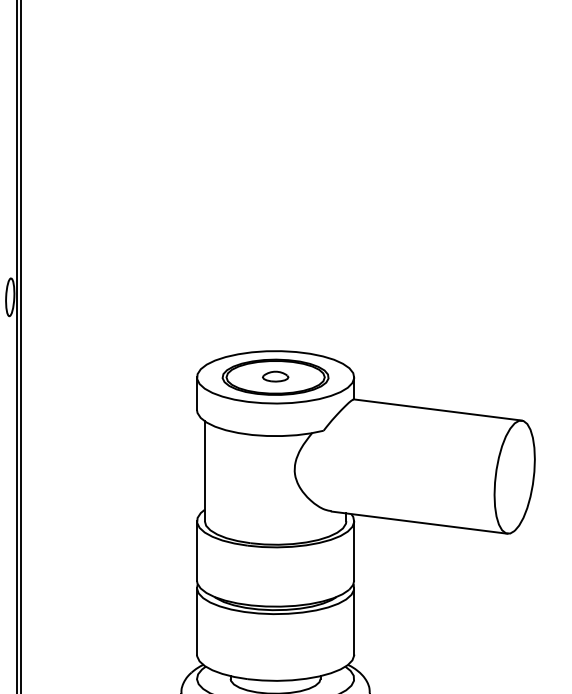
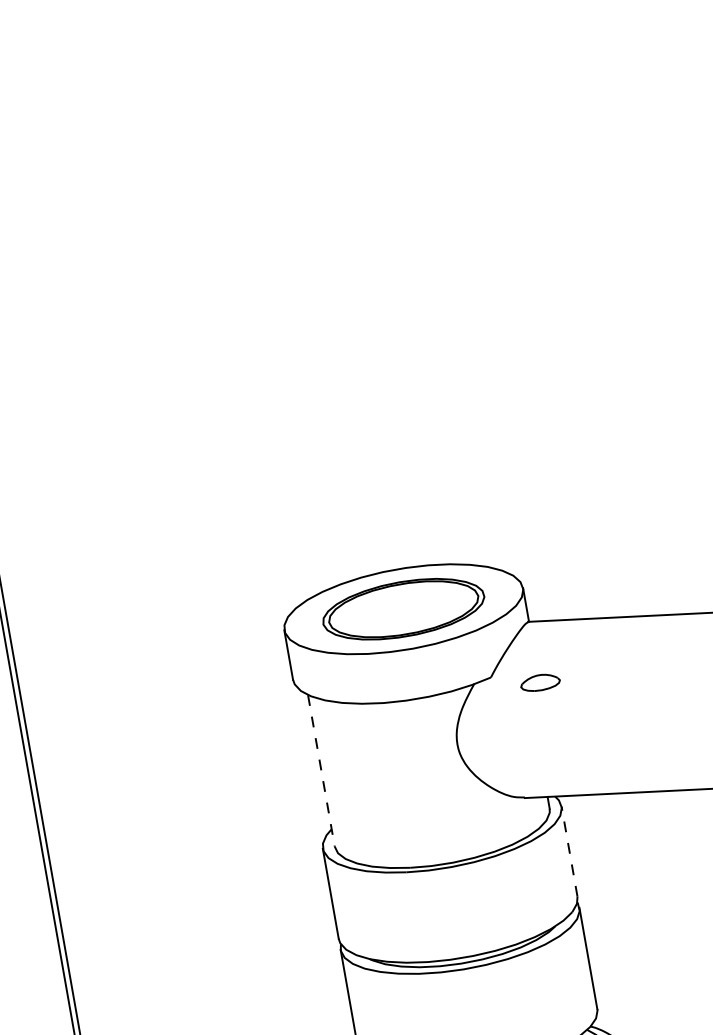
part: (275, 376) -> (540, 682), moved
line: (204, 471) -> (320, 771), solid -> dashed
line: (354, 550) -> (569, 851), solid -> dashed

